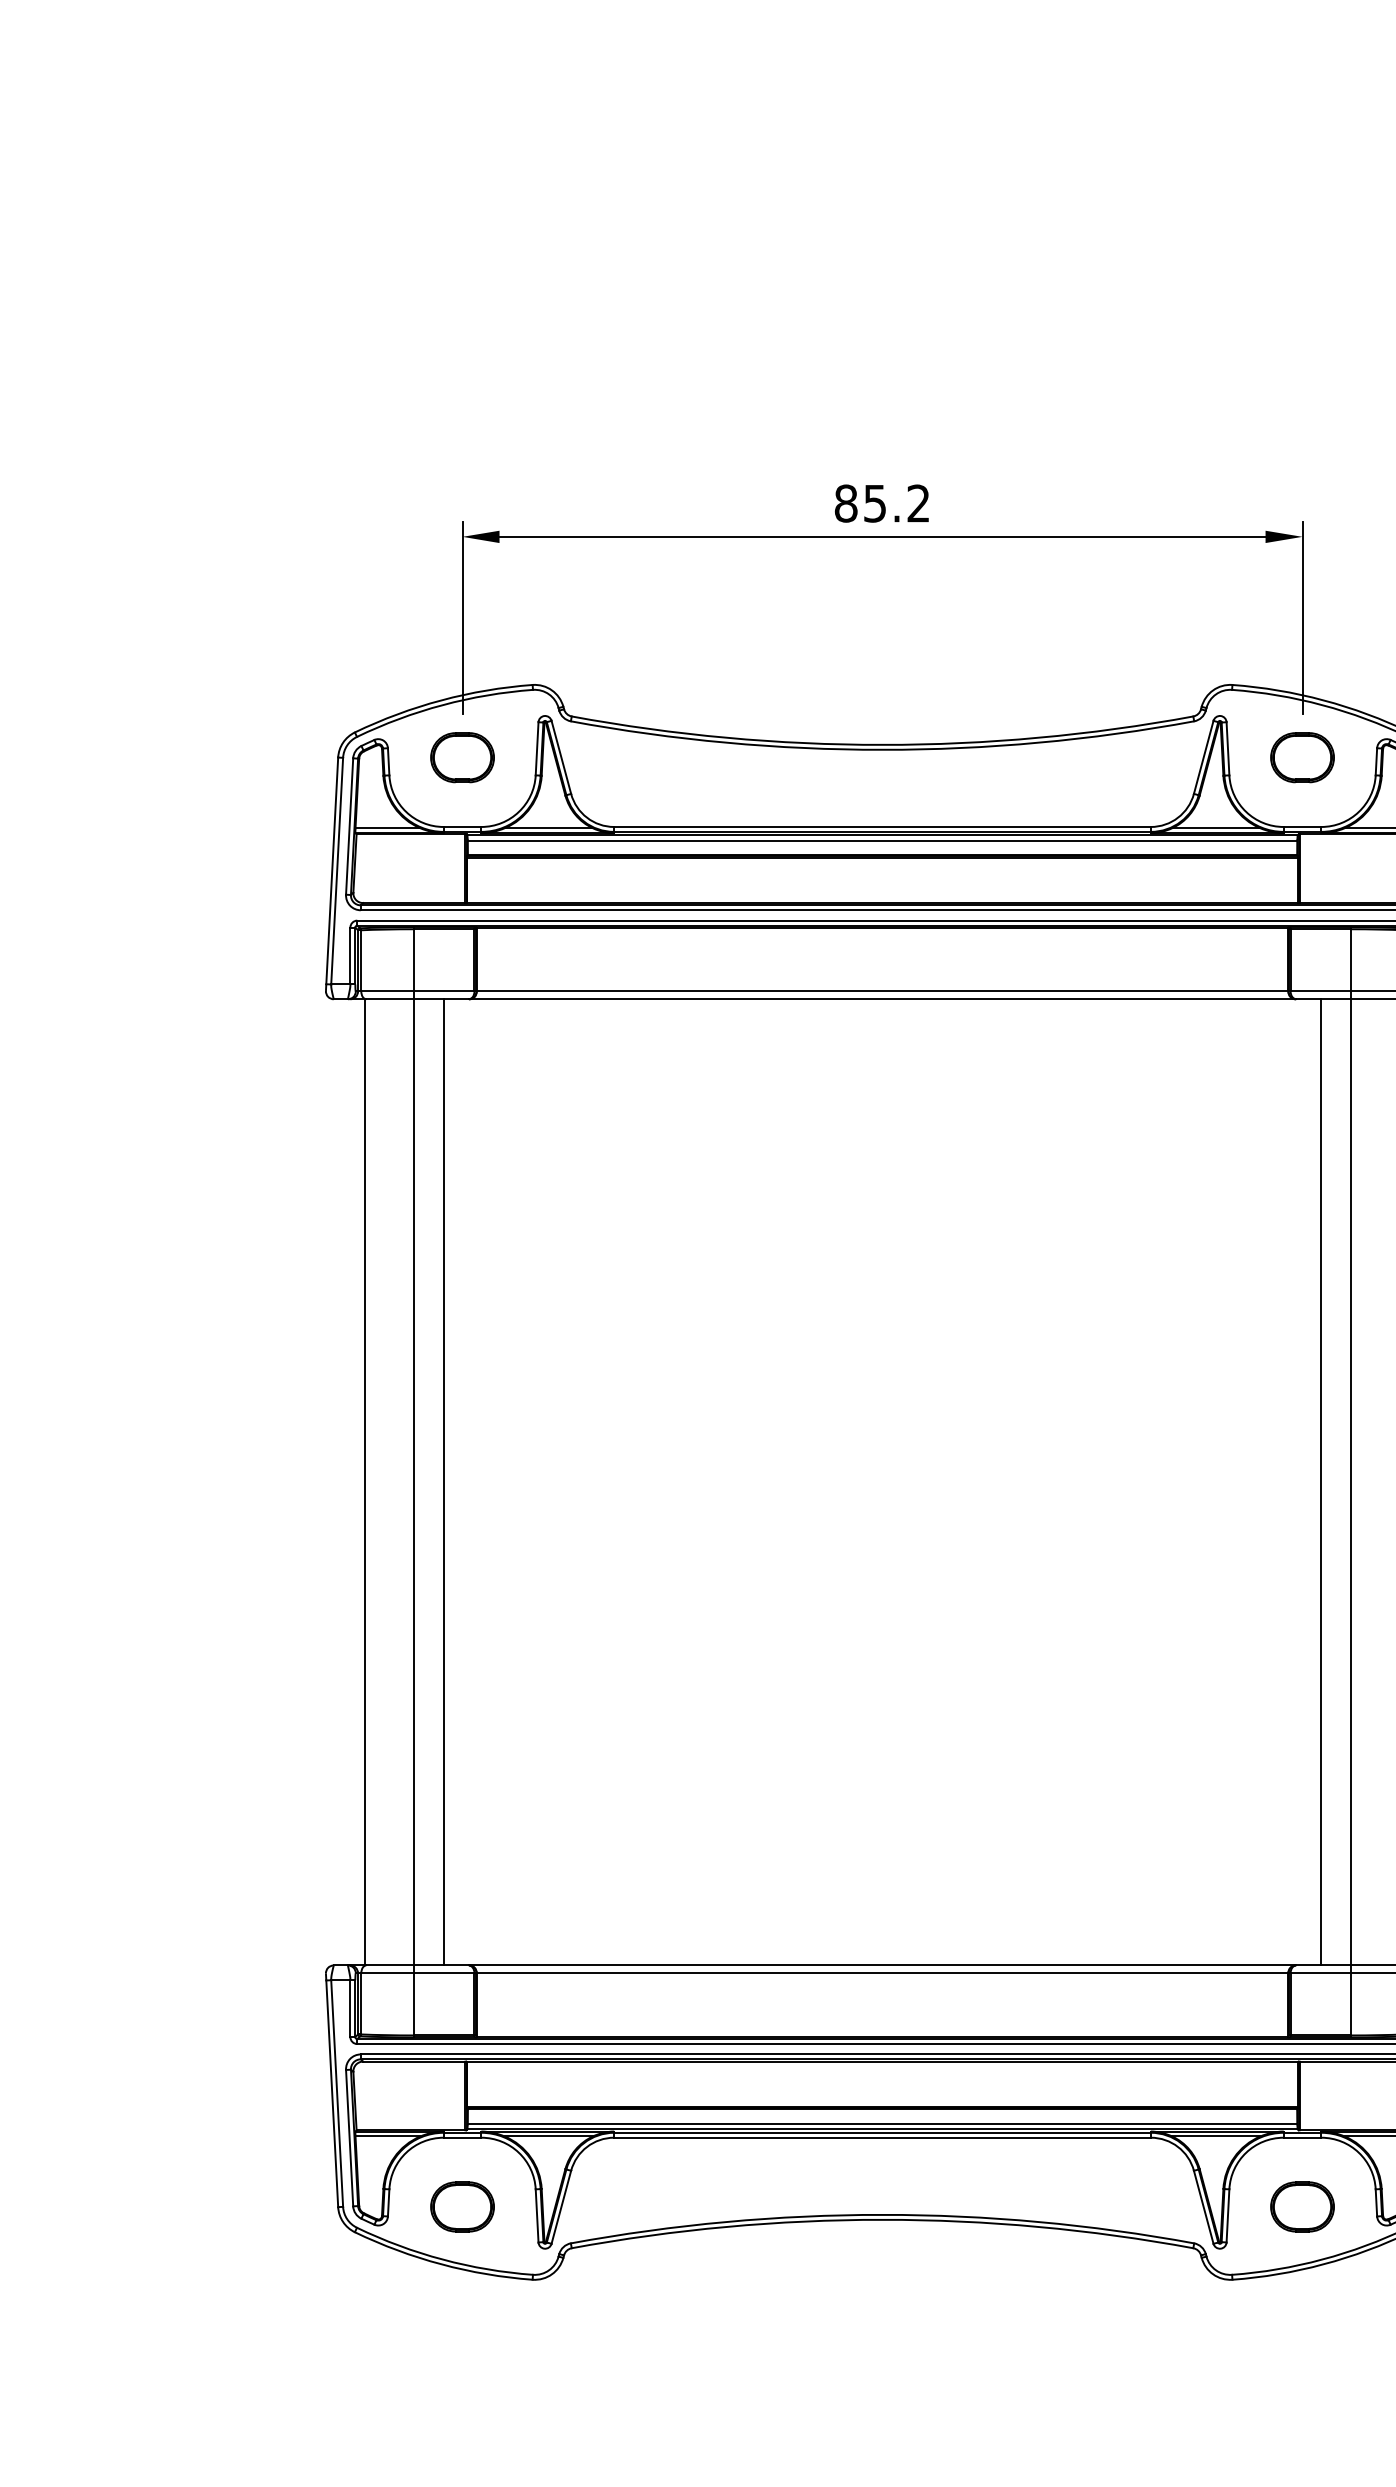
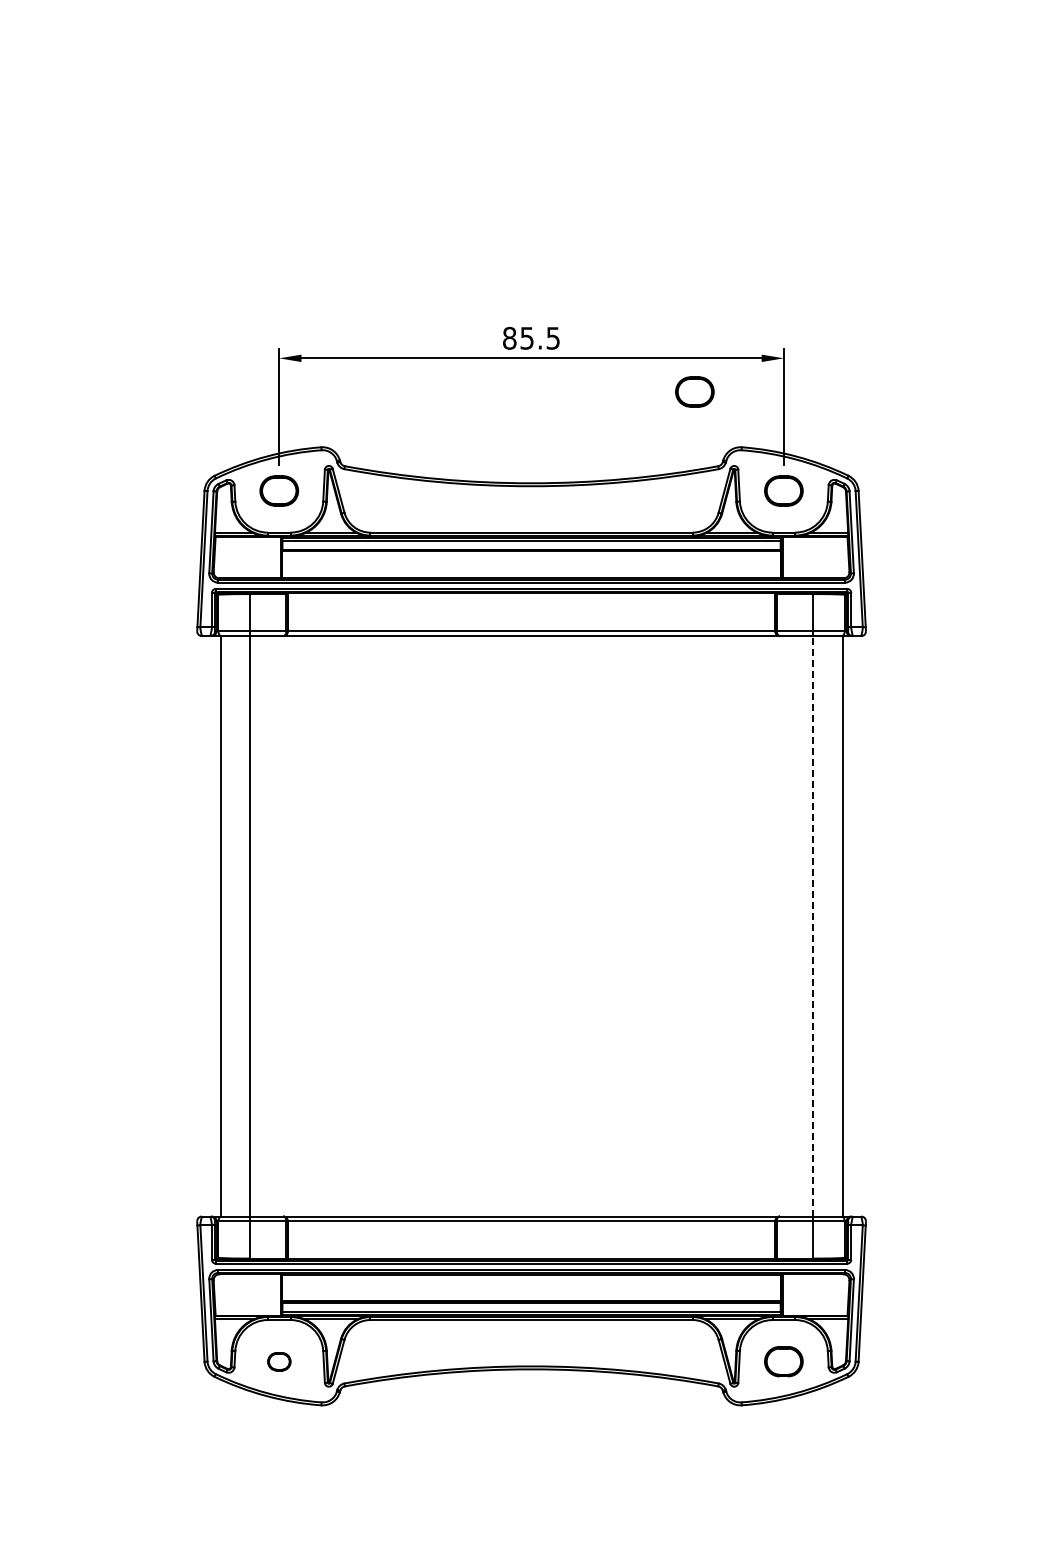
text: (917, 502) -> (552, 337), 85.2 -> 85.5
part: (1153, 592) -> (694, 391), added
line: (1350, 1480) -> (812, 925), solid -> dashed
line: (444, 1482) -> (268, 926), removed
line: (1321, 1482) -> (795, 926), removed
part: (462, 2206) -> (279, 1361), size x0.6

